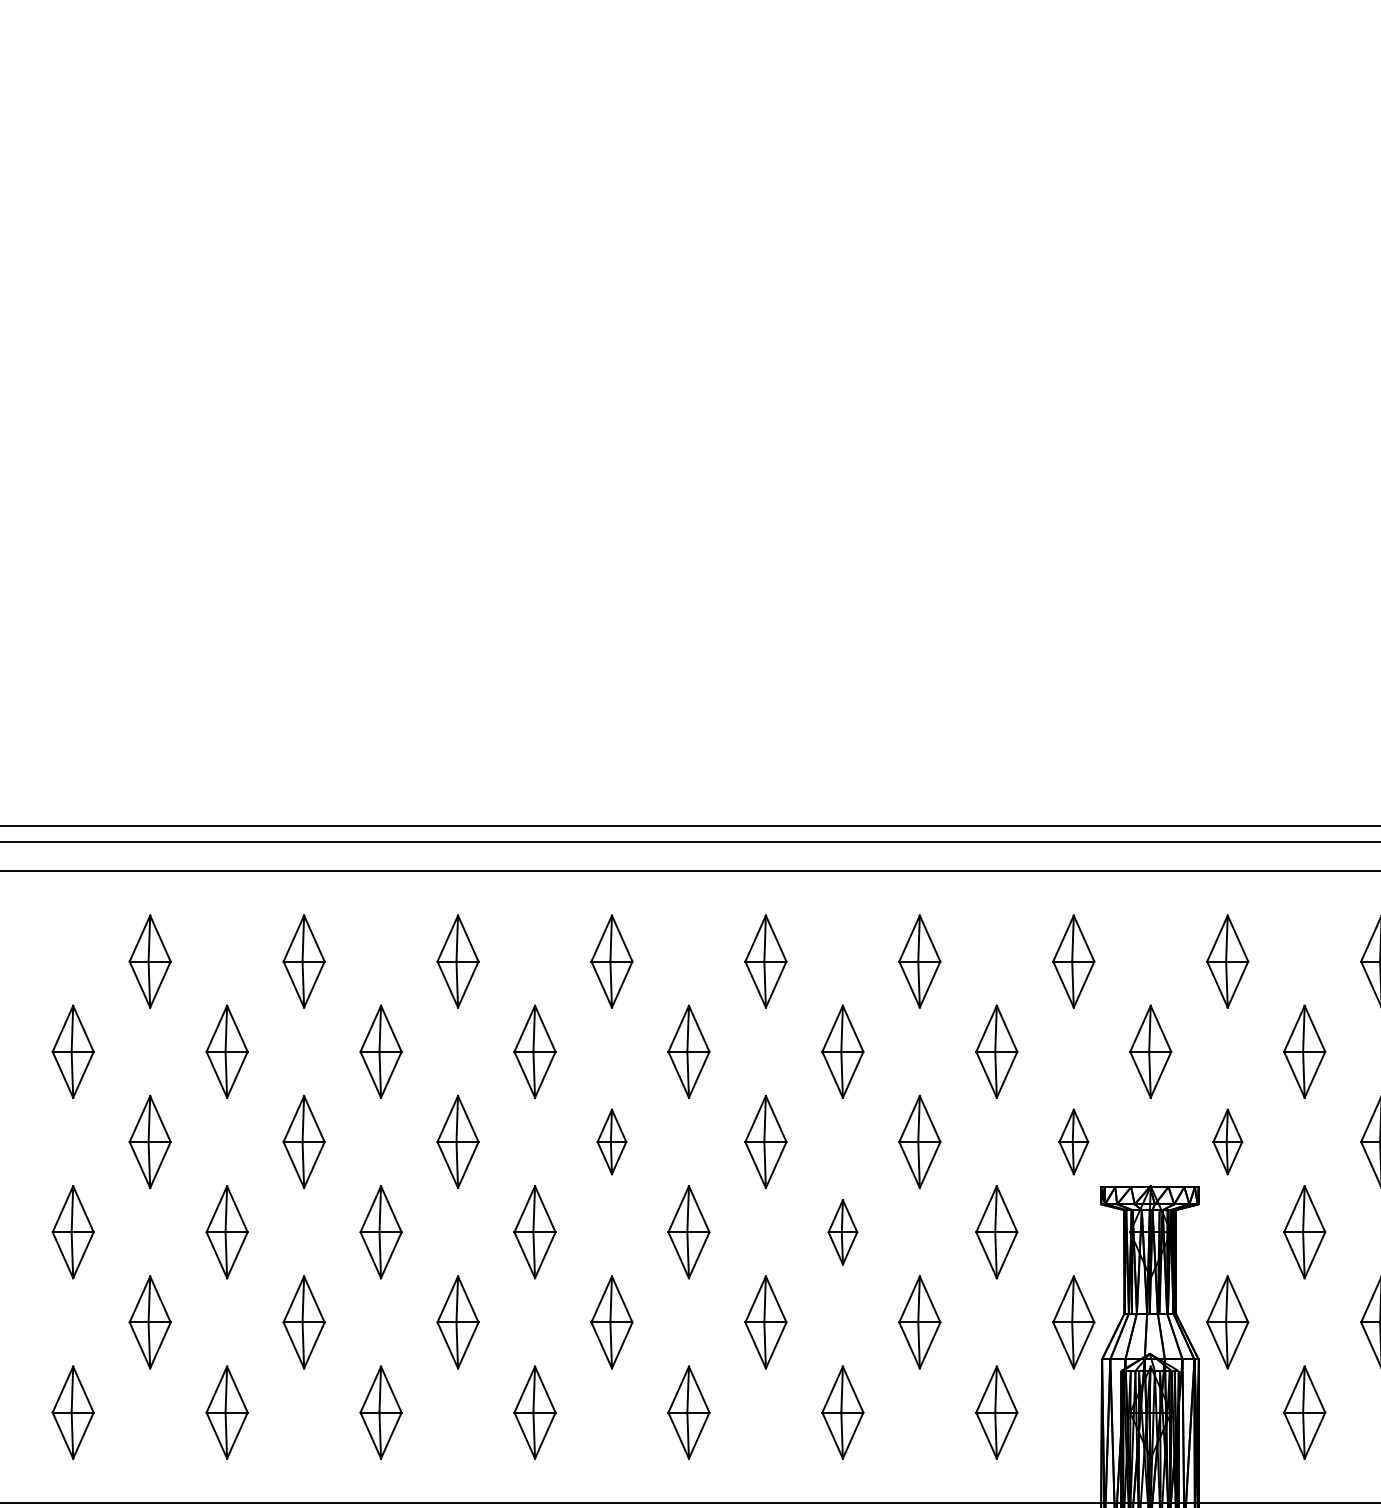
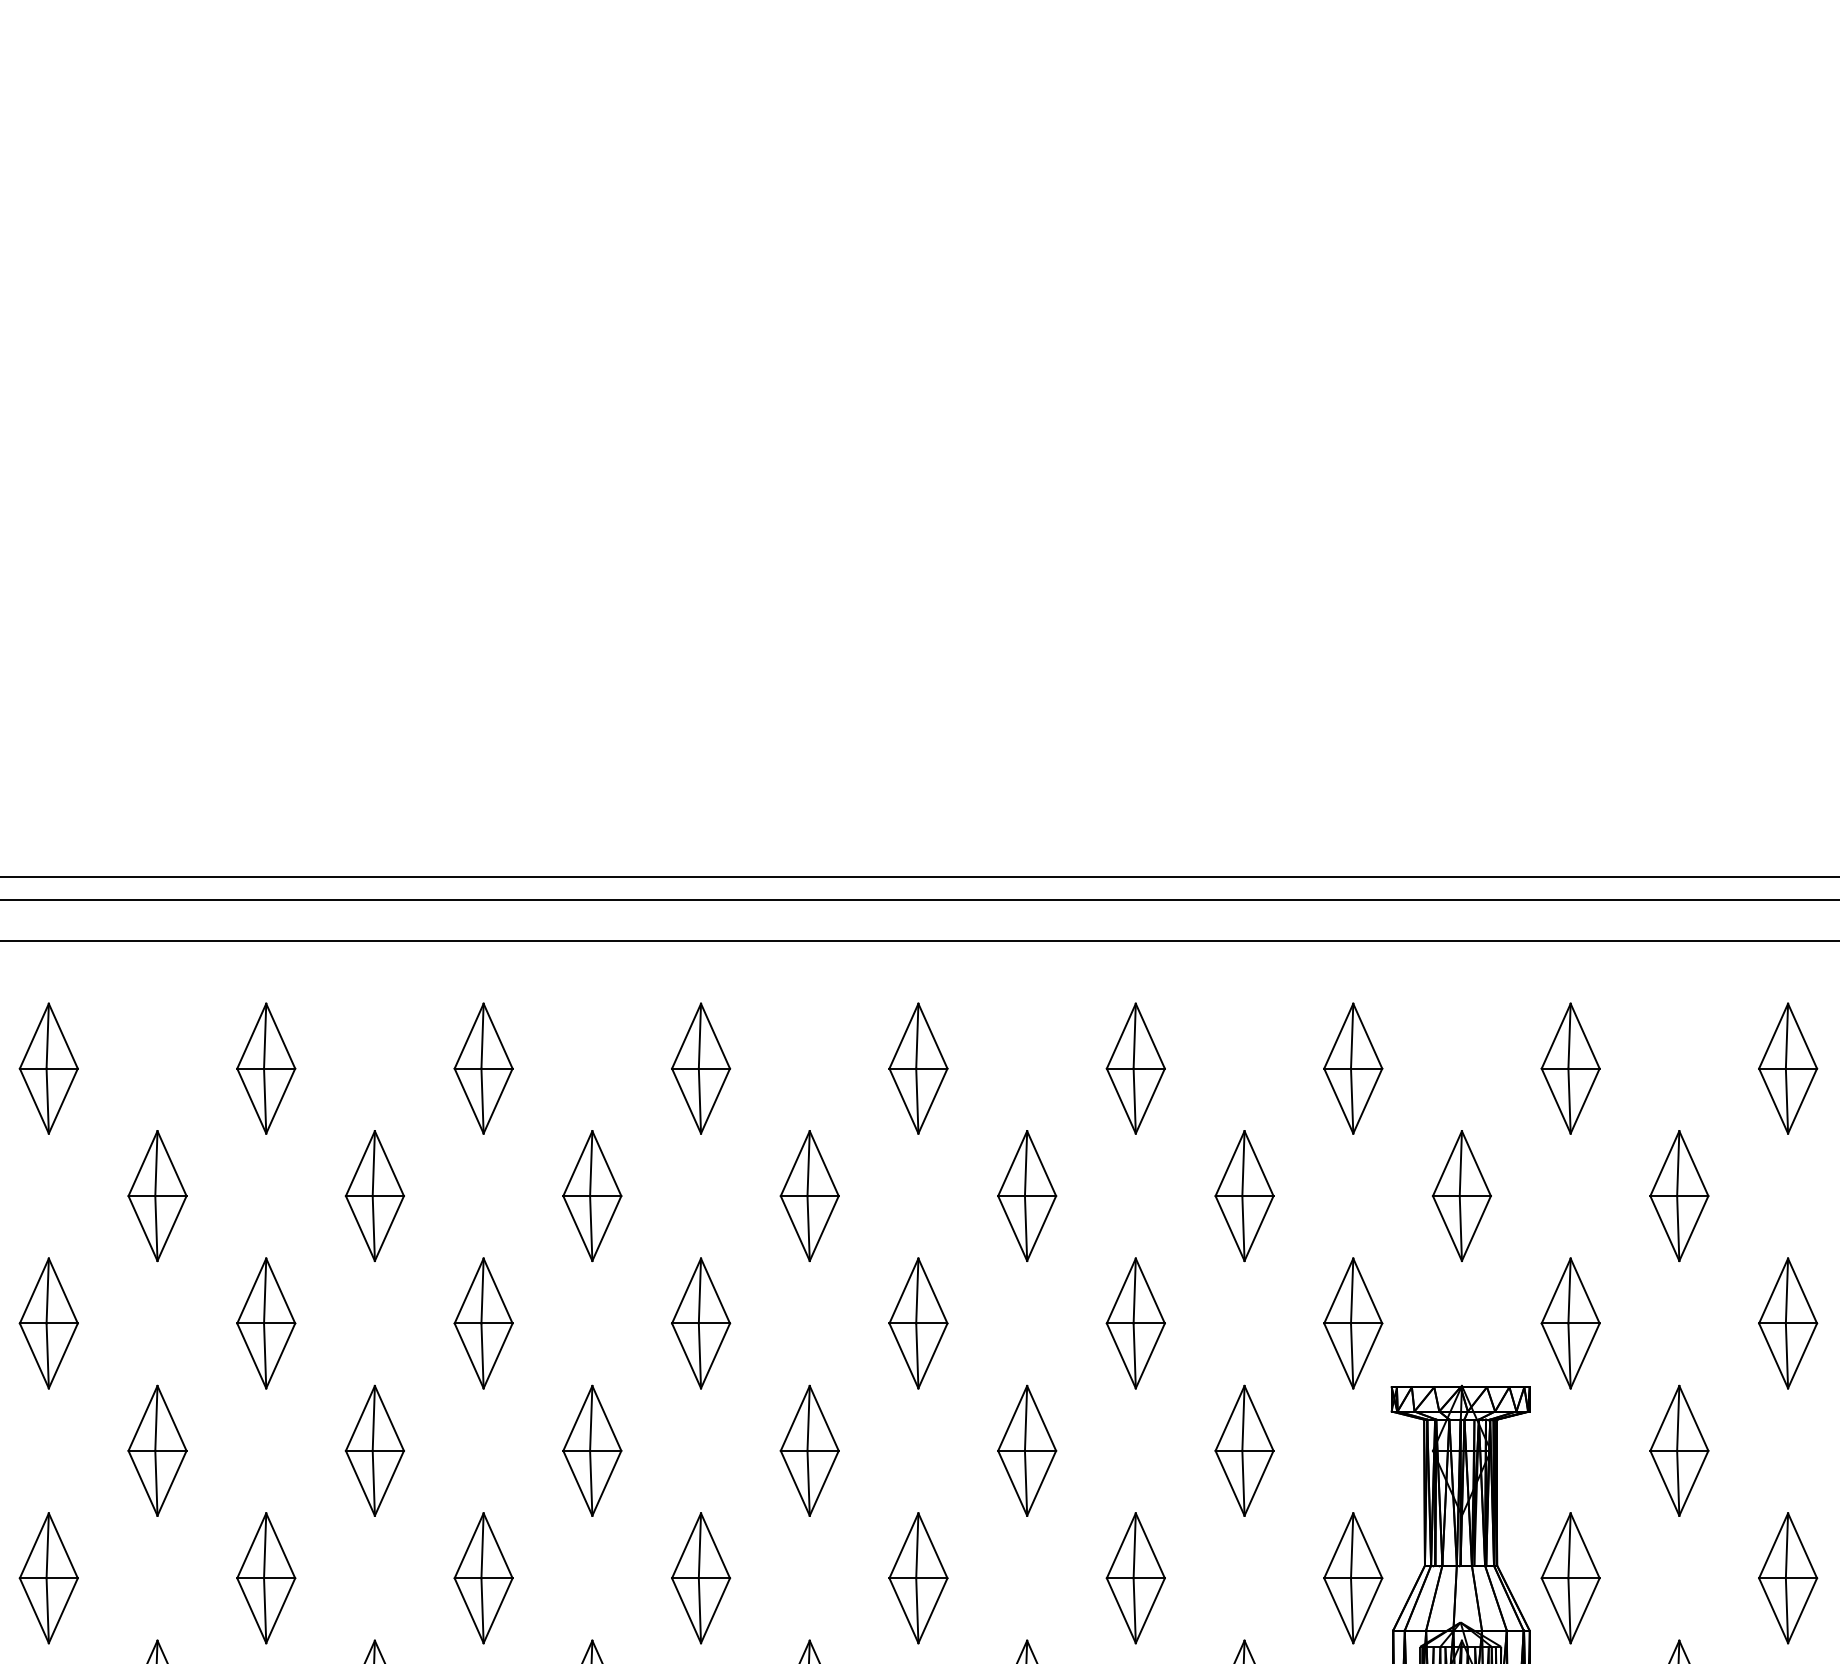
part: (611, 1141) -> (700, 1322), size x1.43
part: (1073, 1141) -> (1352, 1322), size x1.43
part: (1227, 1141) -> (1570, 1322), size x1.43
part: (842, 1232) -> (1026, 1451), size x1.43

